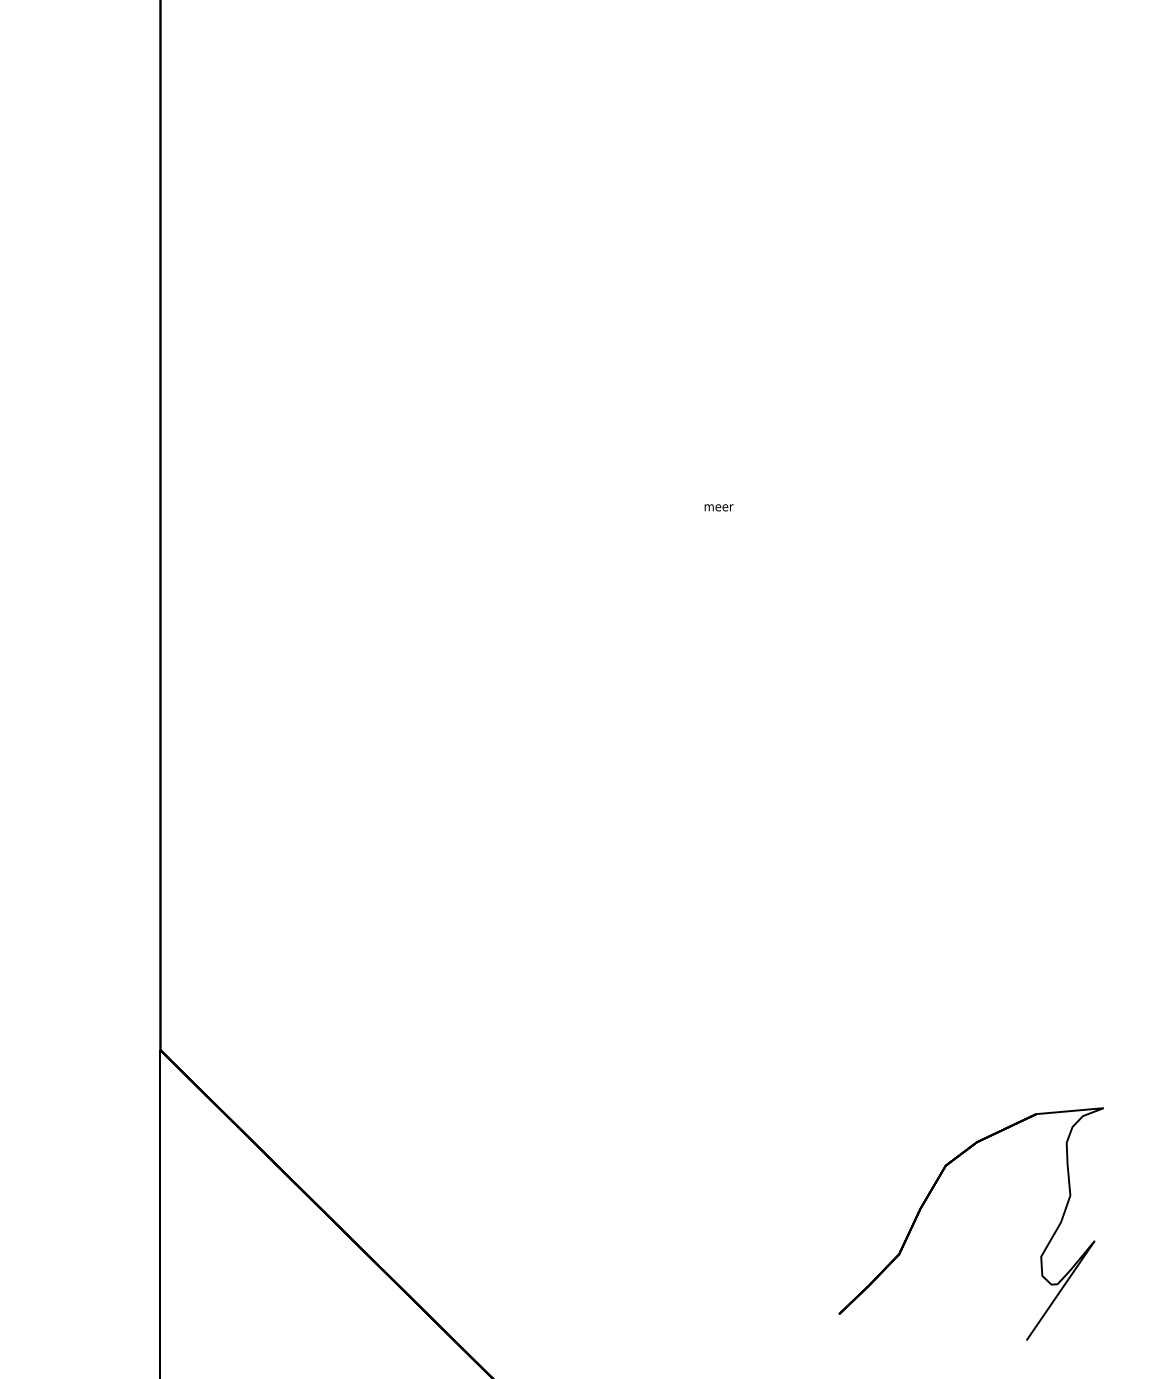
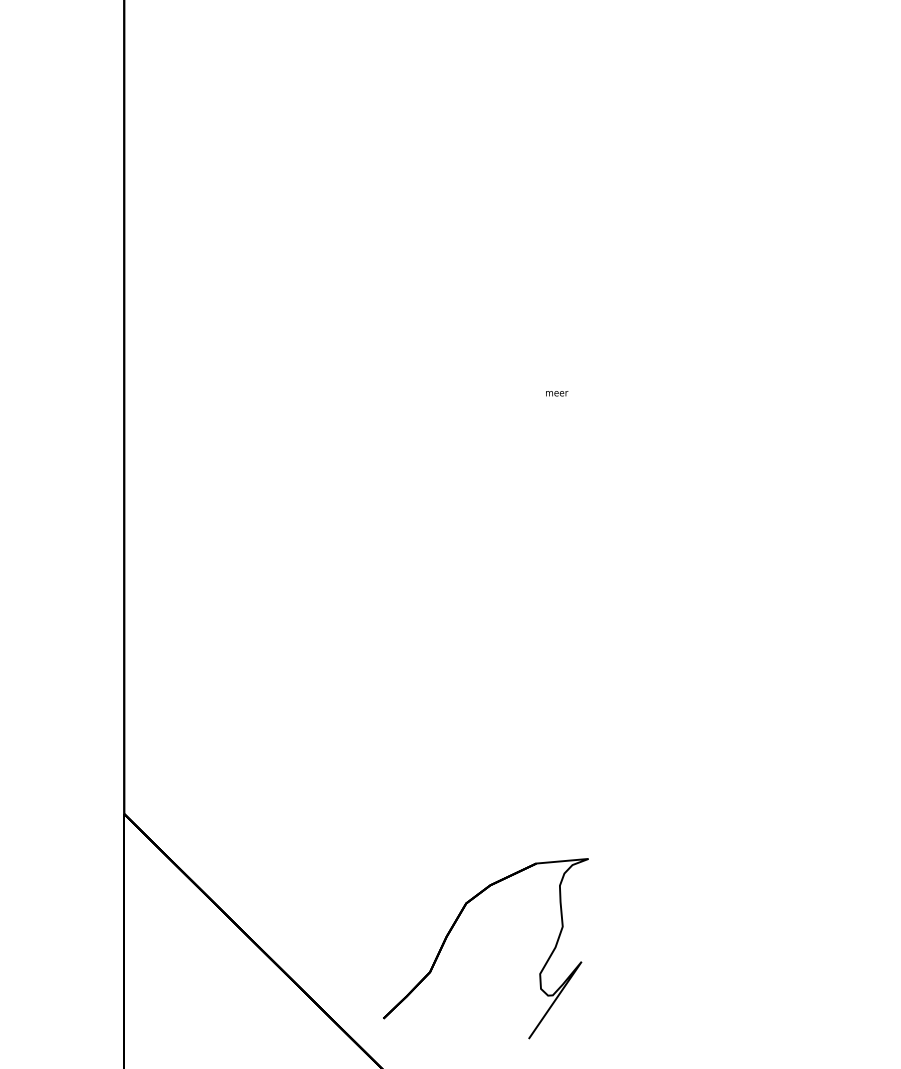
part: (927, 1199) -> (452, 929), moved

